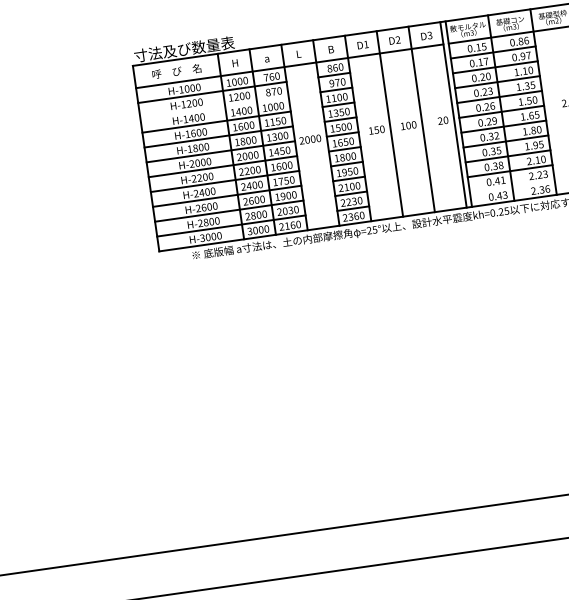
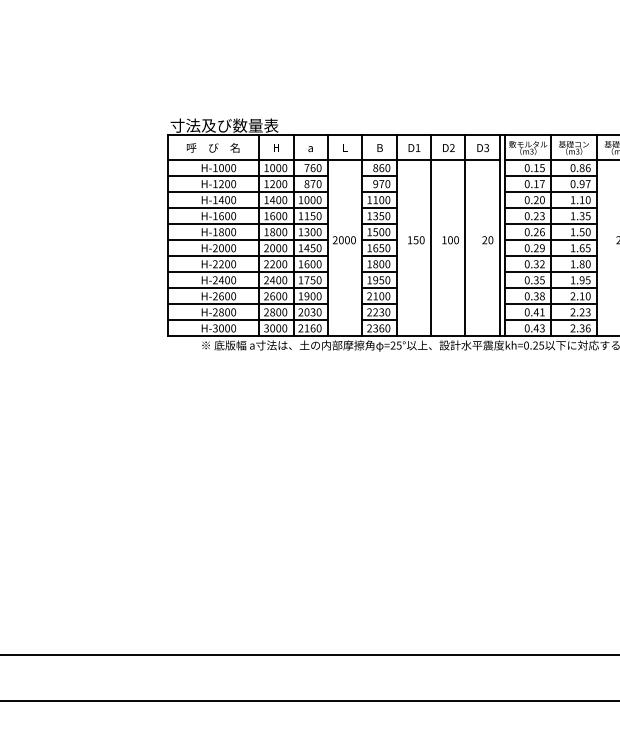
line: (214, 107) -> (247, 191), added
line: (512, 185) -> (551, 319), added

